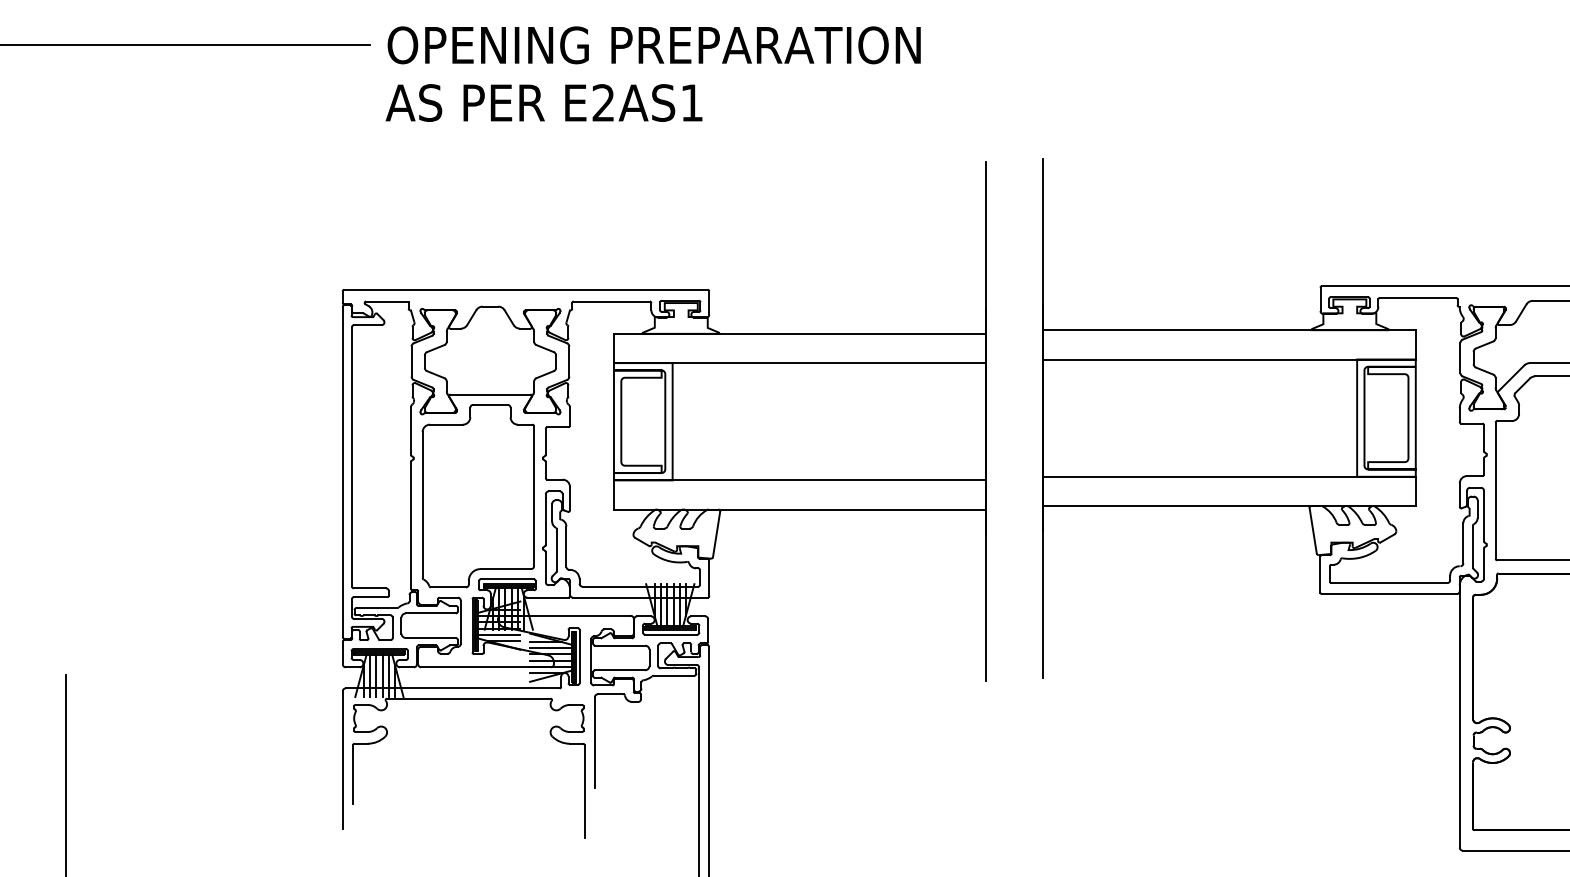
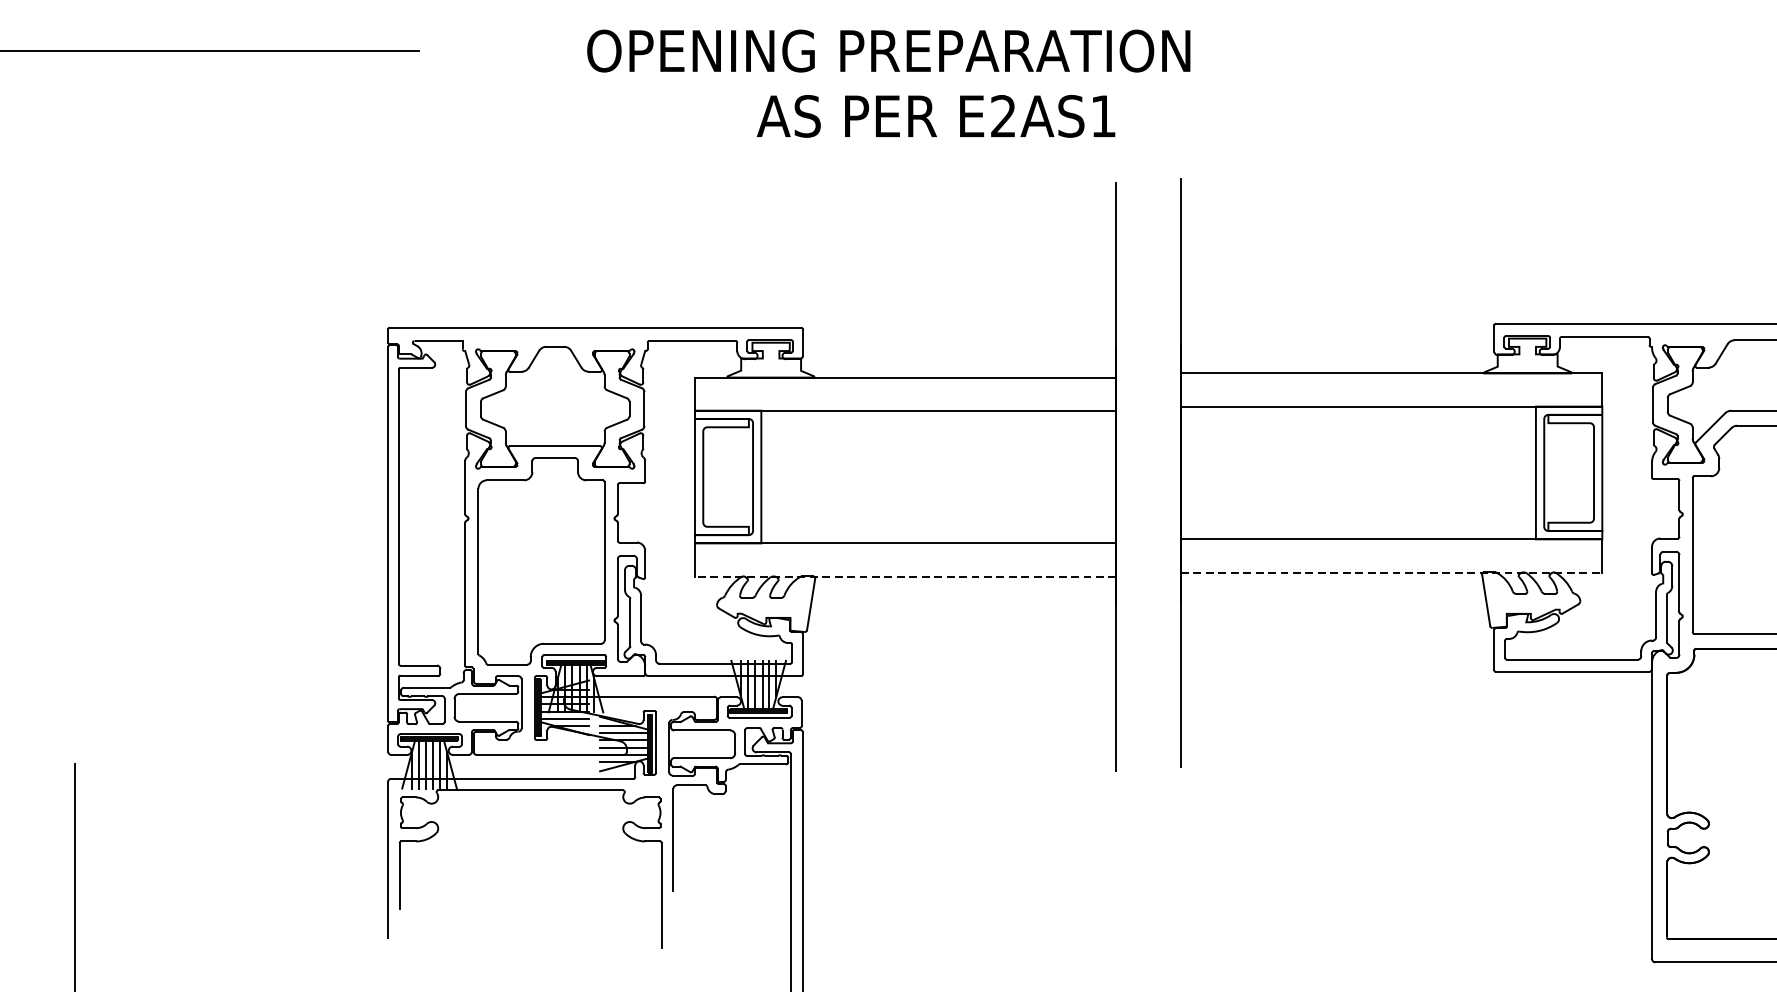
text: (653, 45) -> (887, 51), moved
text: (543, 102) -> (935, 115), moved
line: (1230, 506) -> (1392, 572), solid -> dashed
line: (799, 509) -> (904, 576), solid -> dashed

